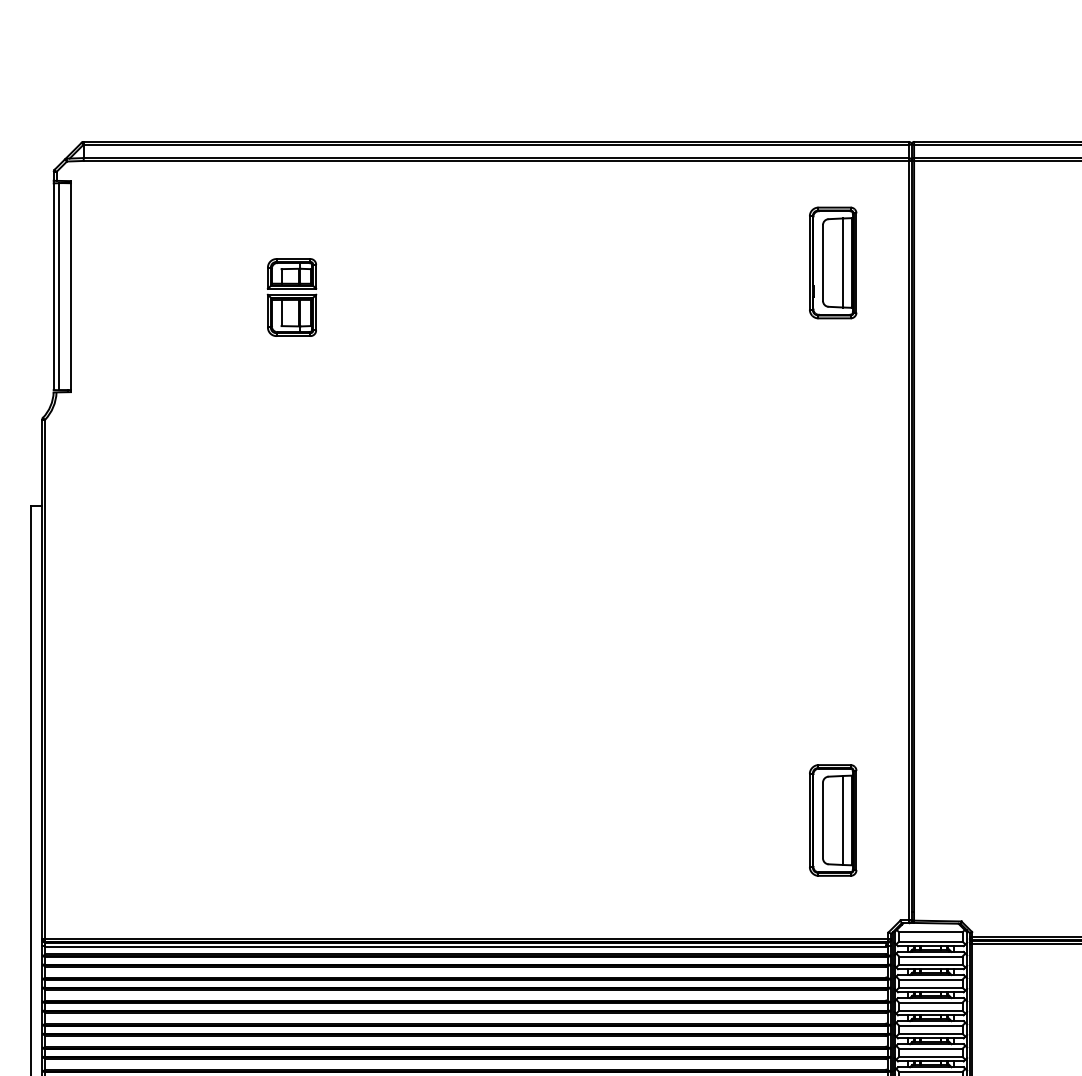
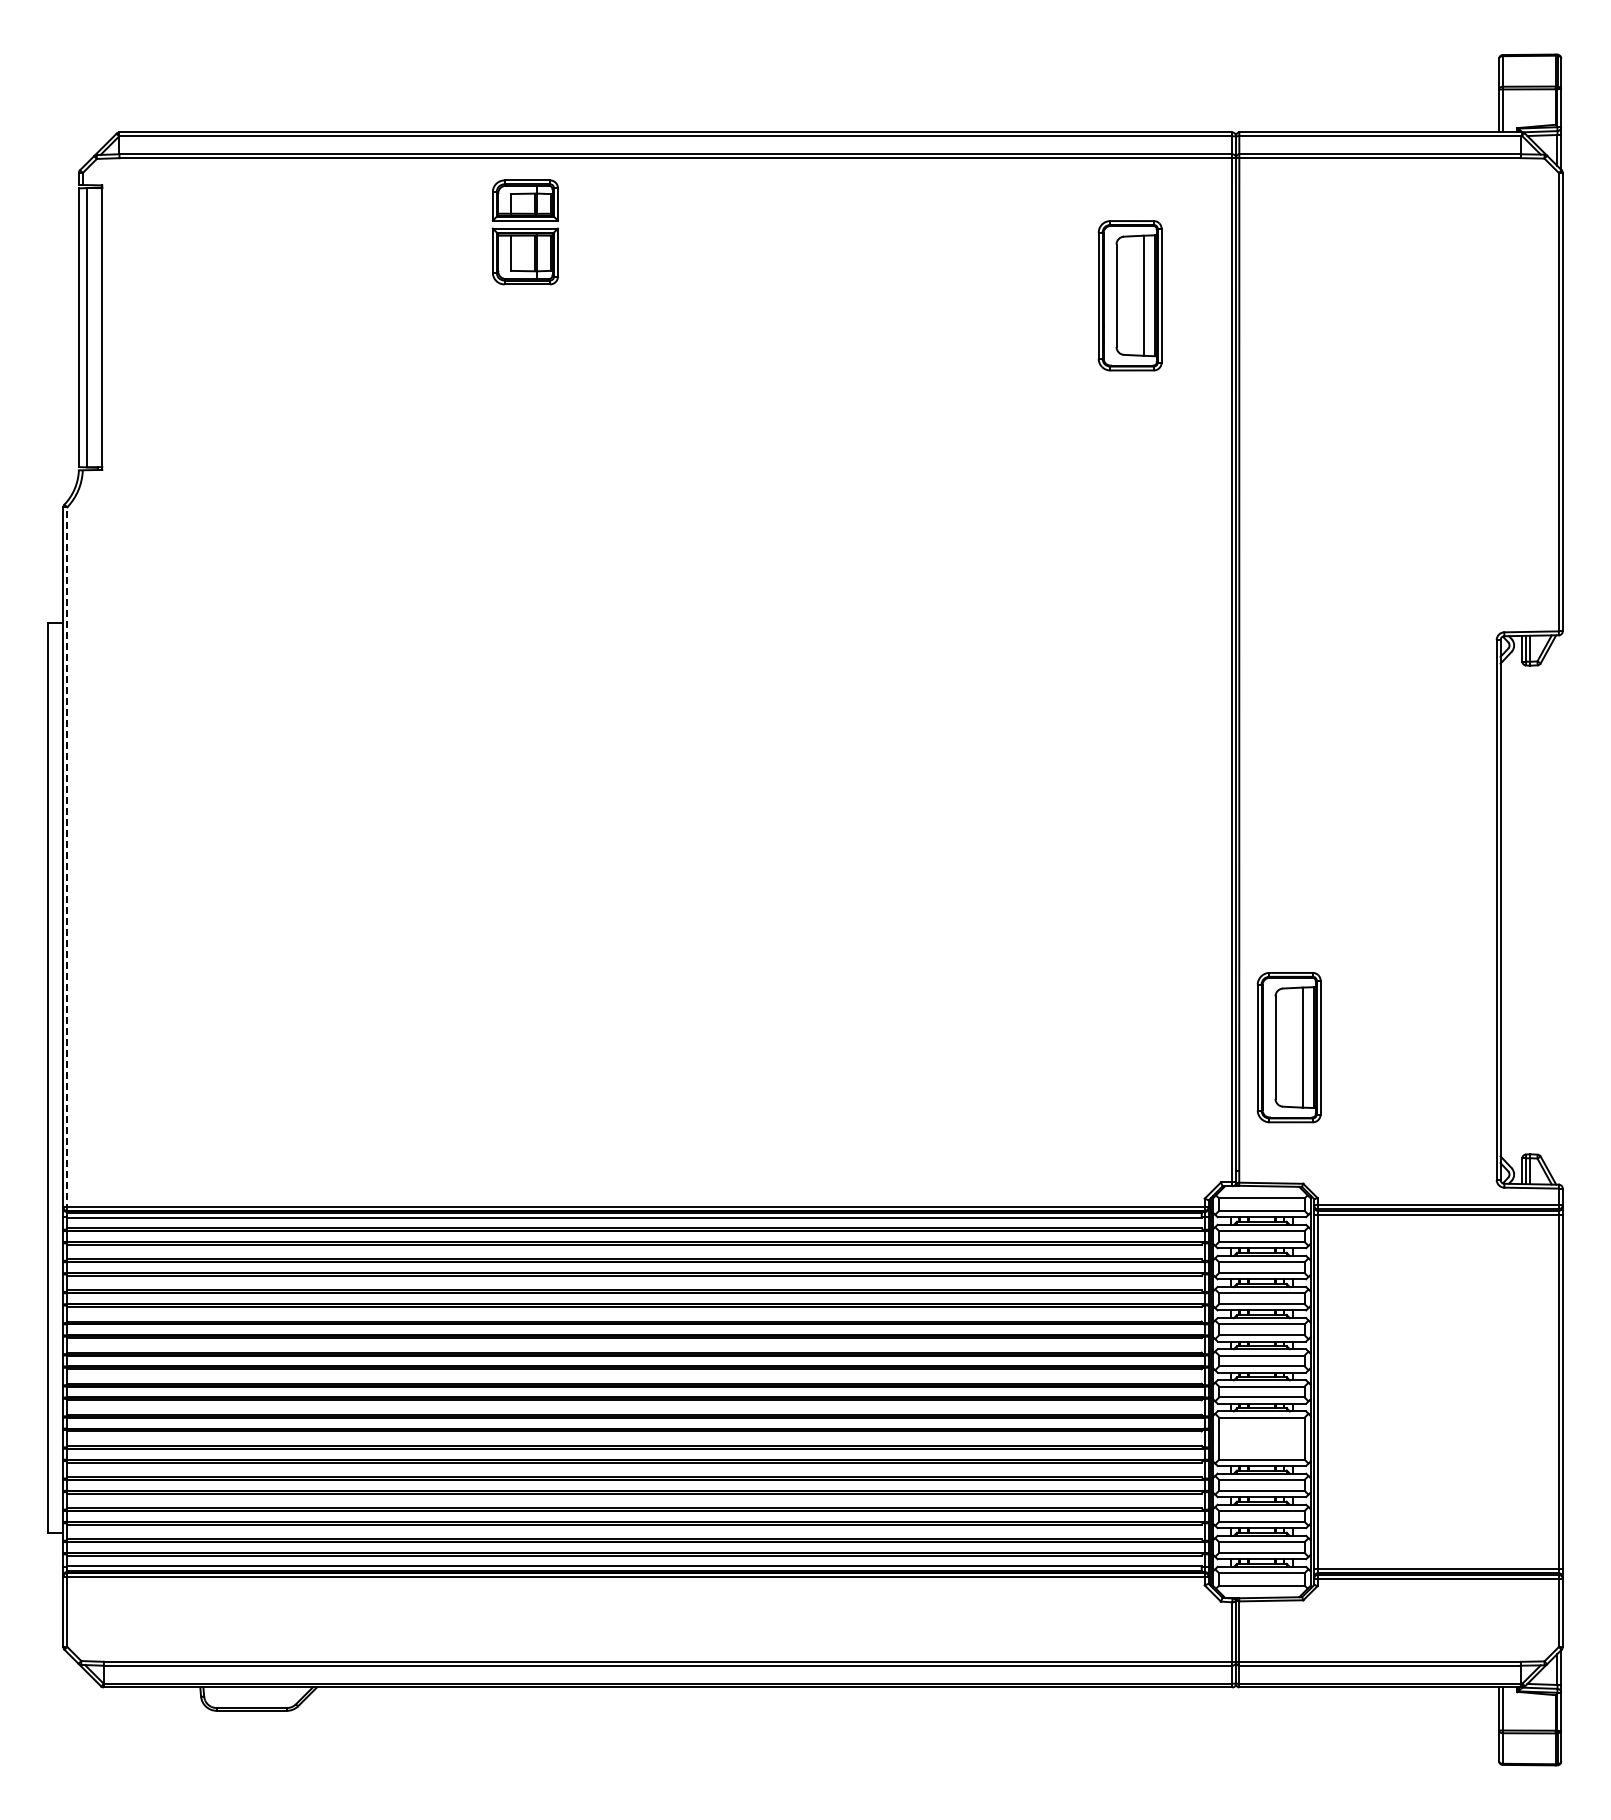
part: (291, 297) -> (524, 232), moved
line: (45, 680) -> (67, 859), solid -> dashed
part: (832, 820) -> (1288, 1047), moved

